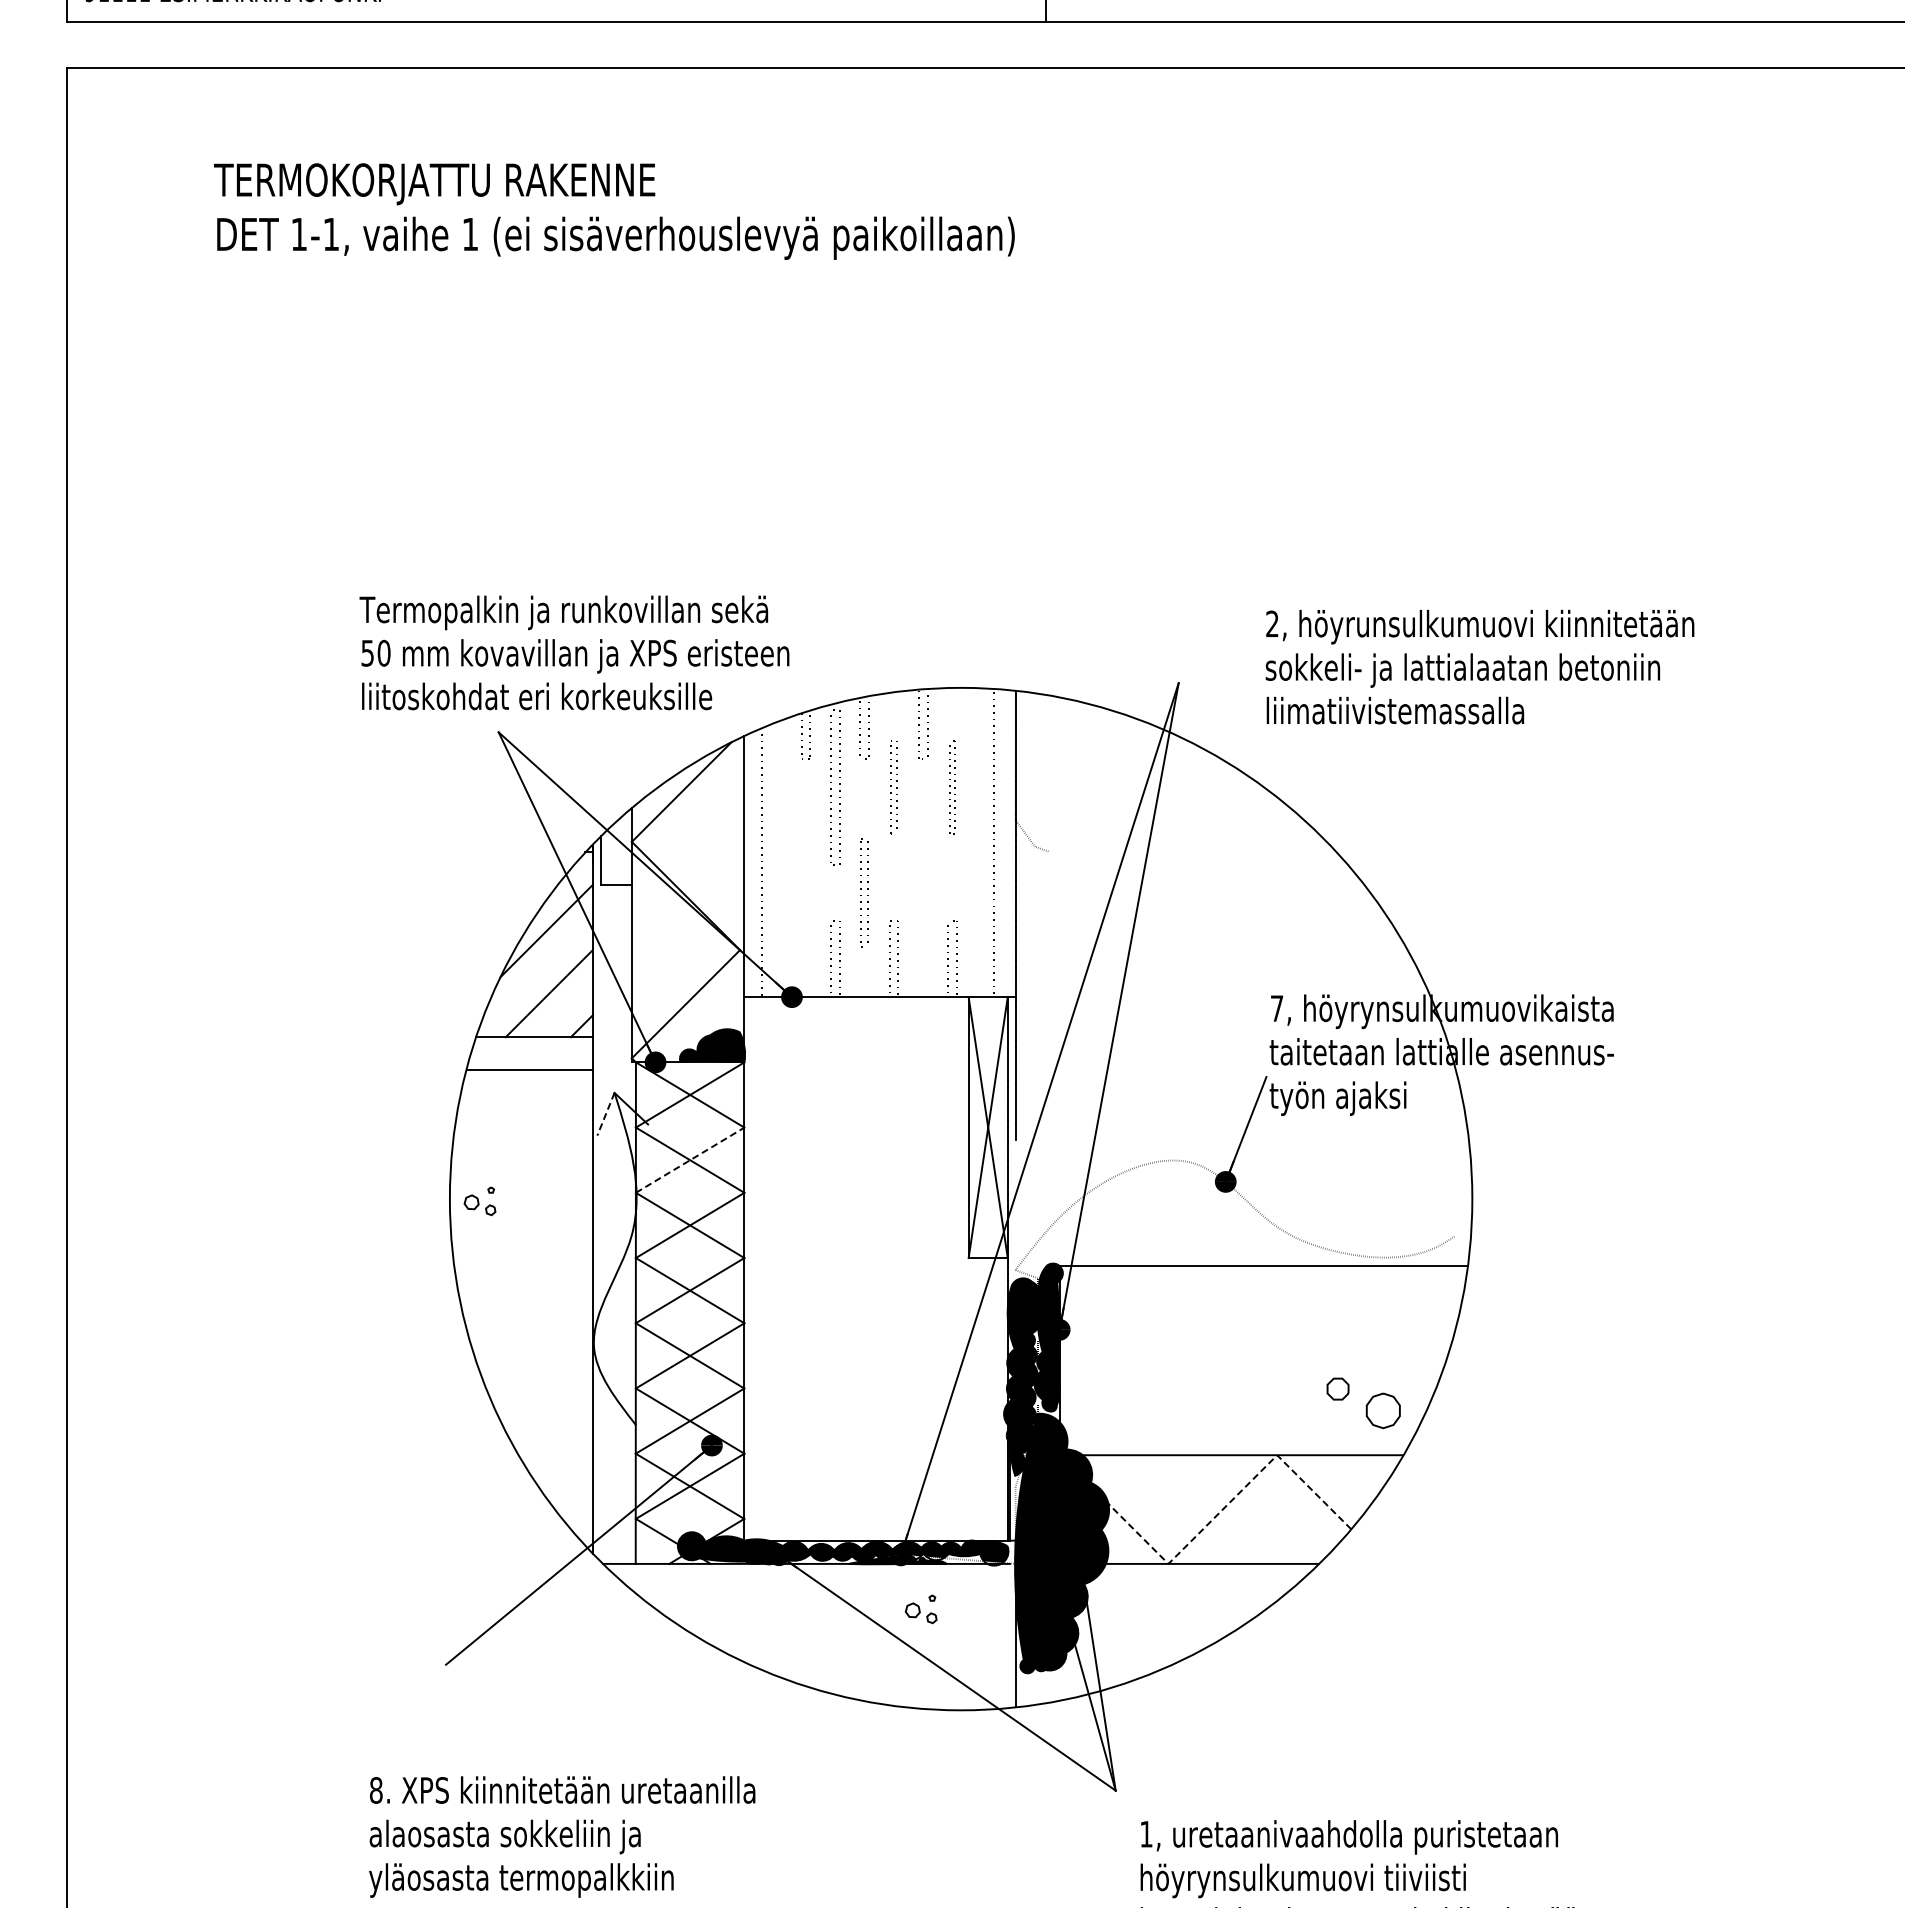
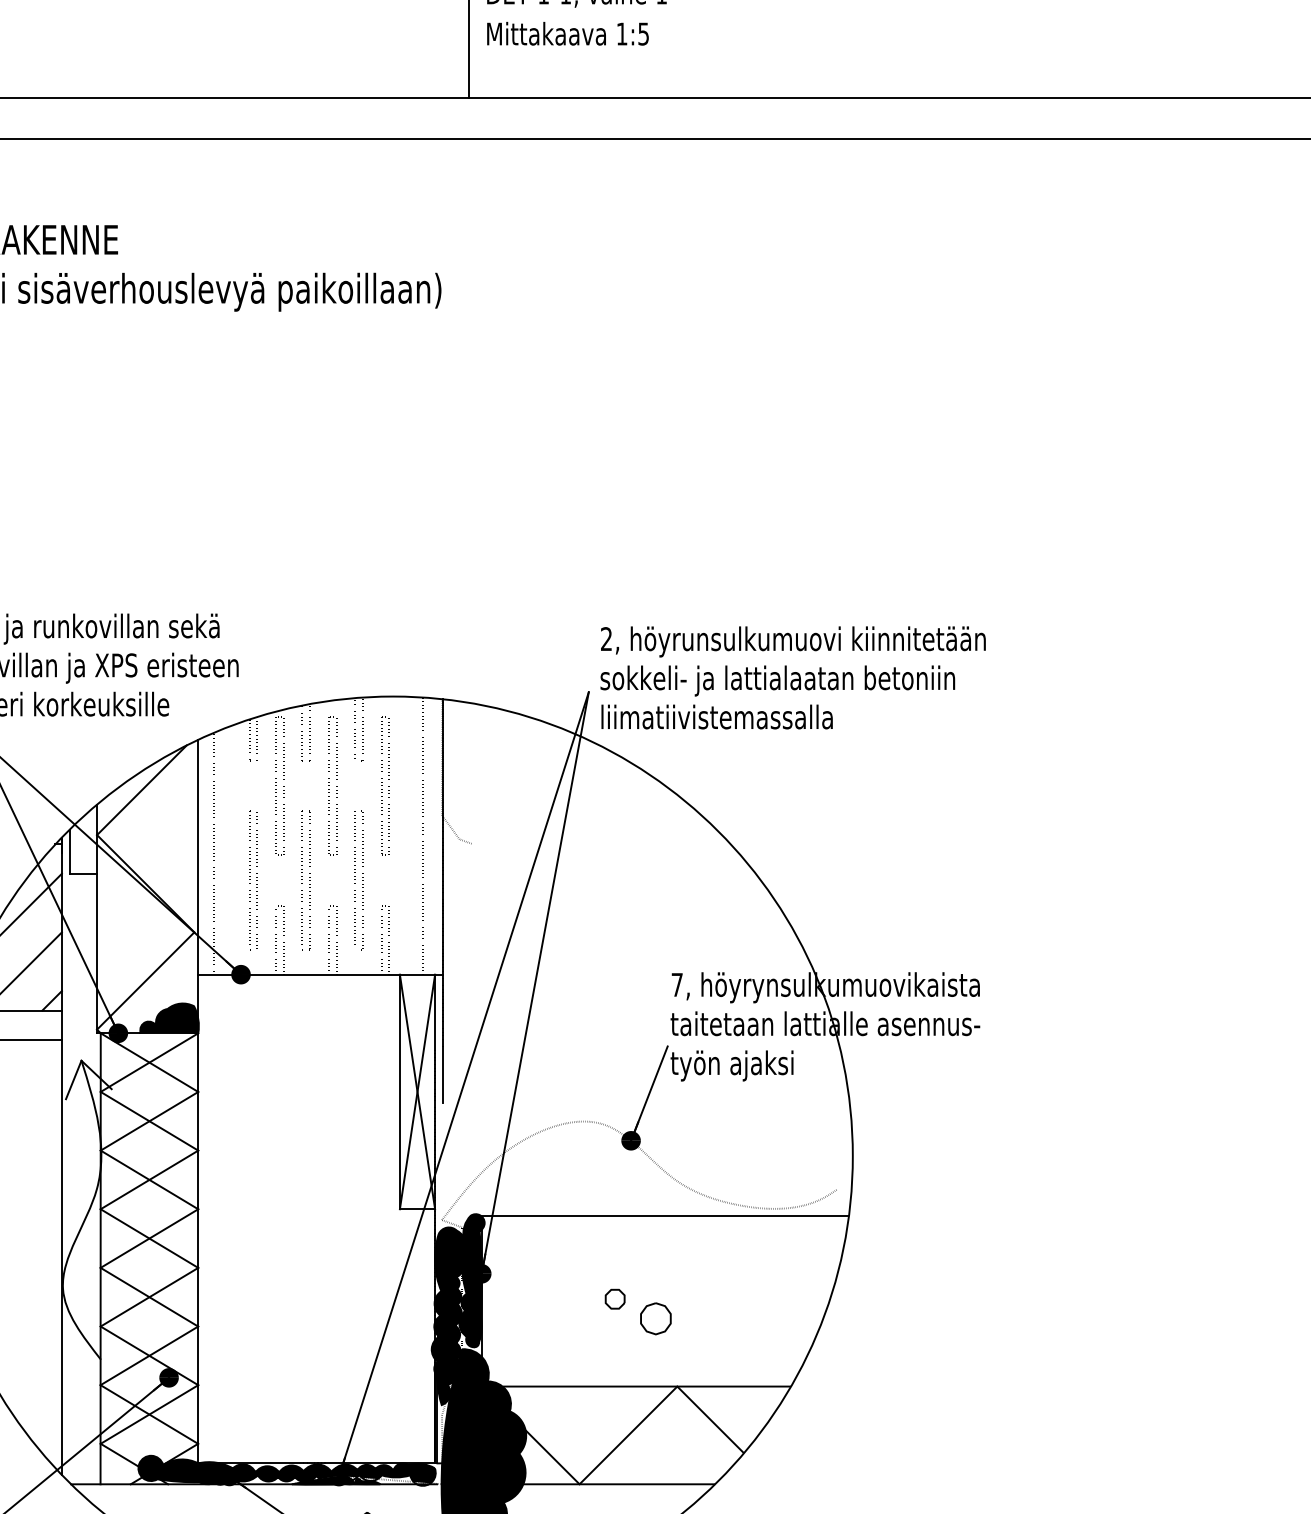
text: (1479, 666) -> (792, 677), moved
part: (893, 787) -> (332, 786), size x1.67
part: (952, 787) -> (385, 786), size x1.67
part: (805, 892) -> (253, 880), added
part: (864, 892) -> (306, 880), size x1.43
part: (923, 892) -> (359, 880), added
line: (605, 1114) -> (73, 1080), dashed -> solid
line: (690, 1159) -> (149, 1120), dashed -> solid
part: (1363, 1403) -> (638, 1312), moved
line: (1229, 1502) -> (634, 1429), dashed -> solid

